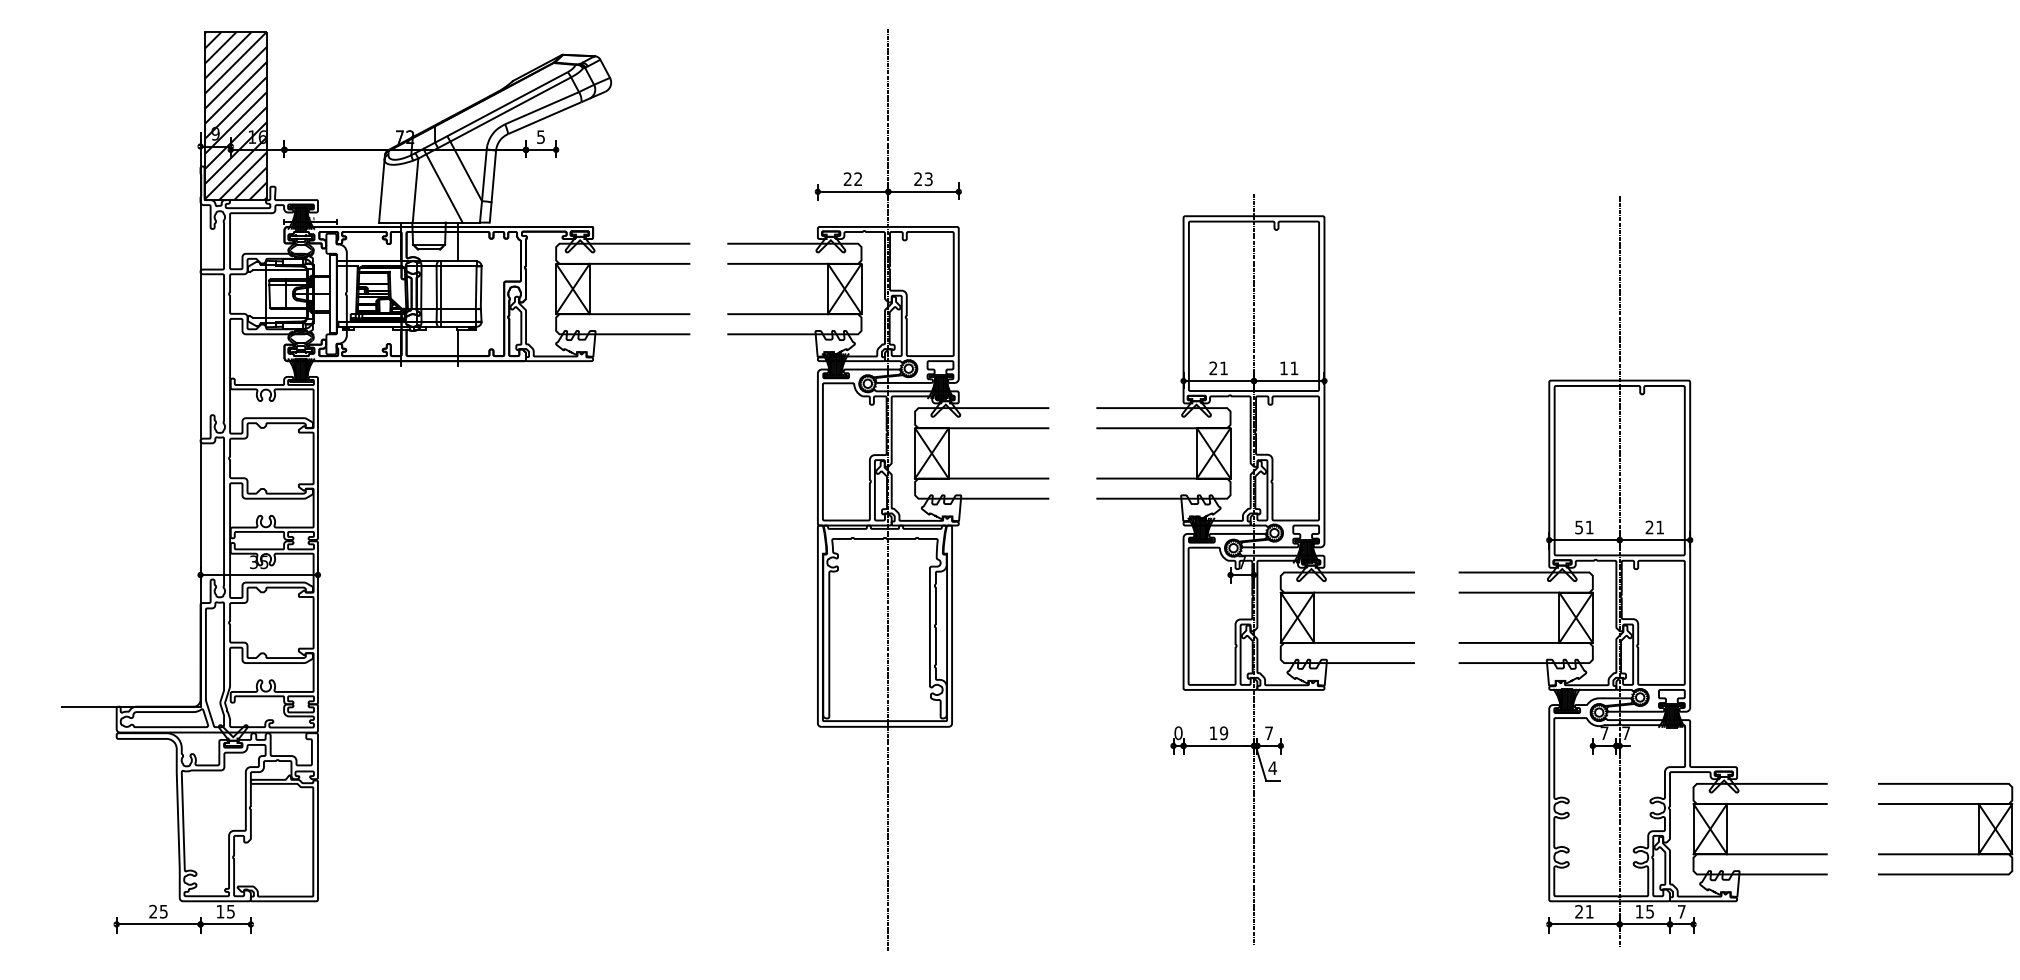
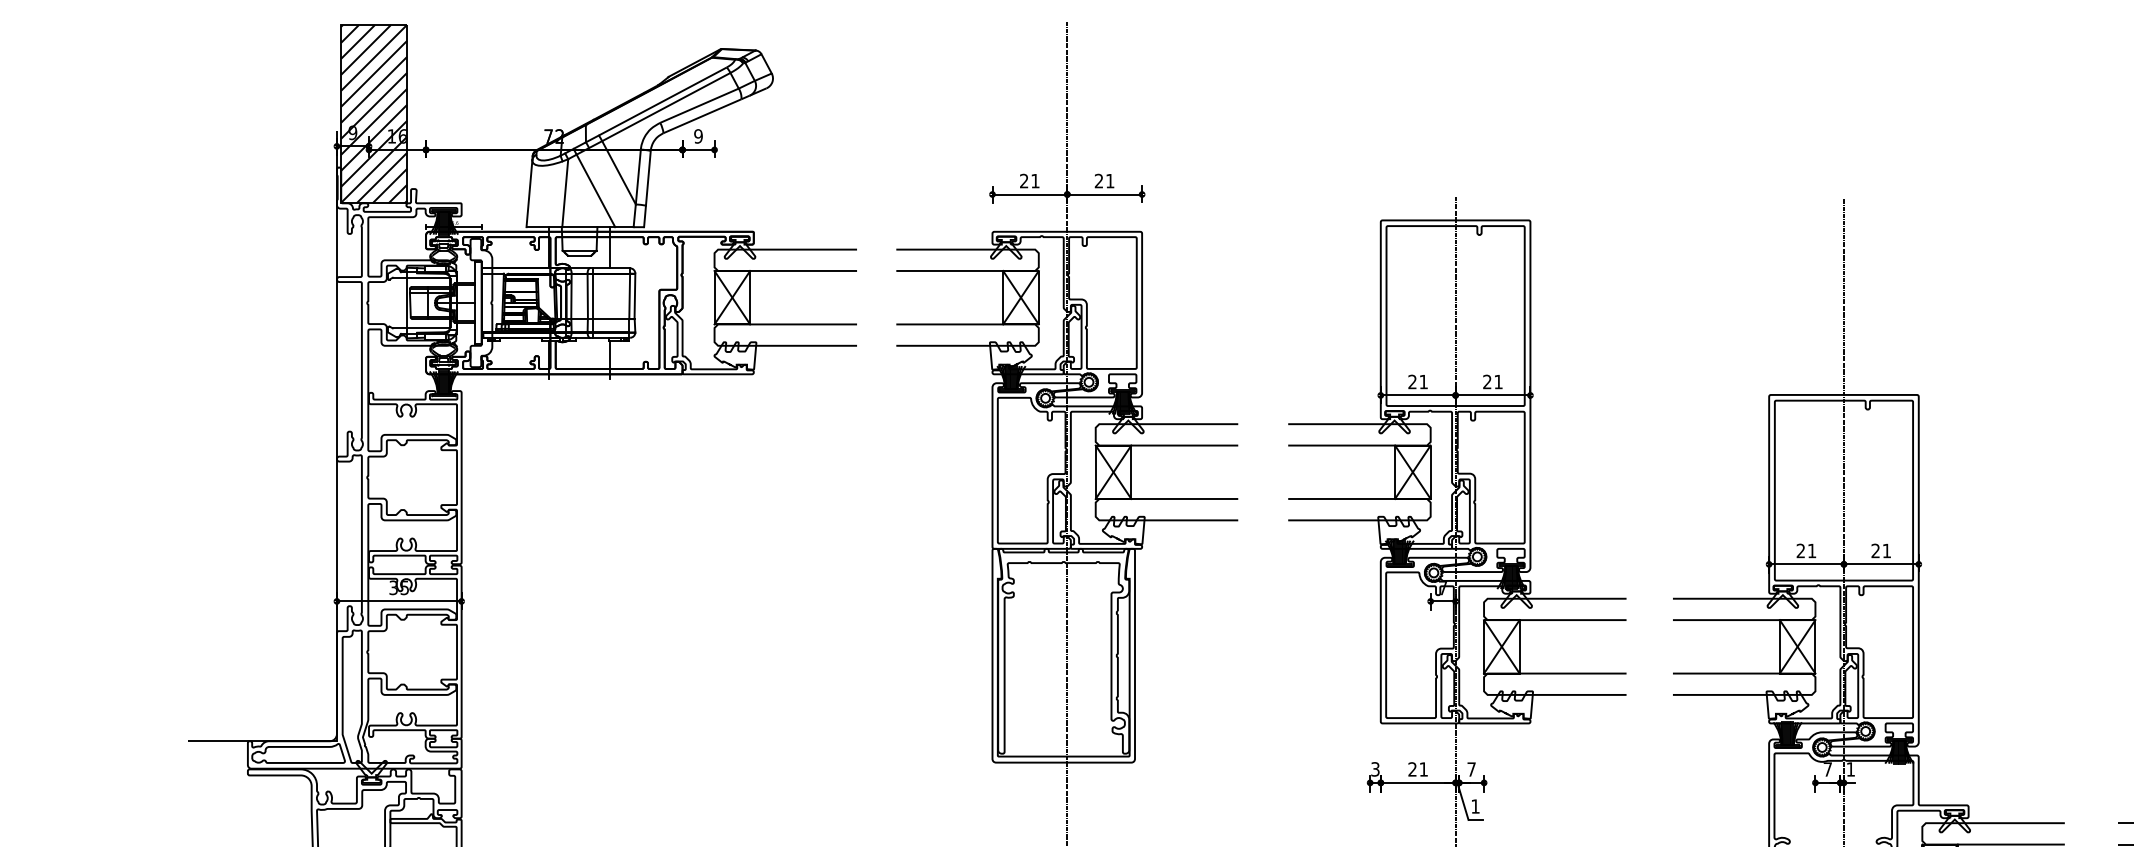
text: (540, 136) -> (697, 135), 5 -> 9
text: (858, 178) -> (1035, 180), 22 -> 21
text: (928, 179) -> (1109, 181), 23 -> 21
text: (1283, 368) -> (1486, 382), 11 -> 21
text: (1578, 527) -> (1800, 550), 51 -> 21
text: (1625, 732) -> (1850, 768), 7 -> 1
text: (1178, 733) -> (1375, 769), 0 -> 3
text: (1218, 733) -> (1417, 769), 19 -> 21
text: (1272, 767) -> (1475, 805), 4 -> 1

